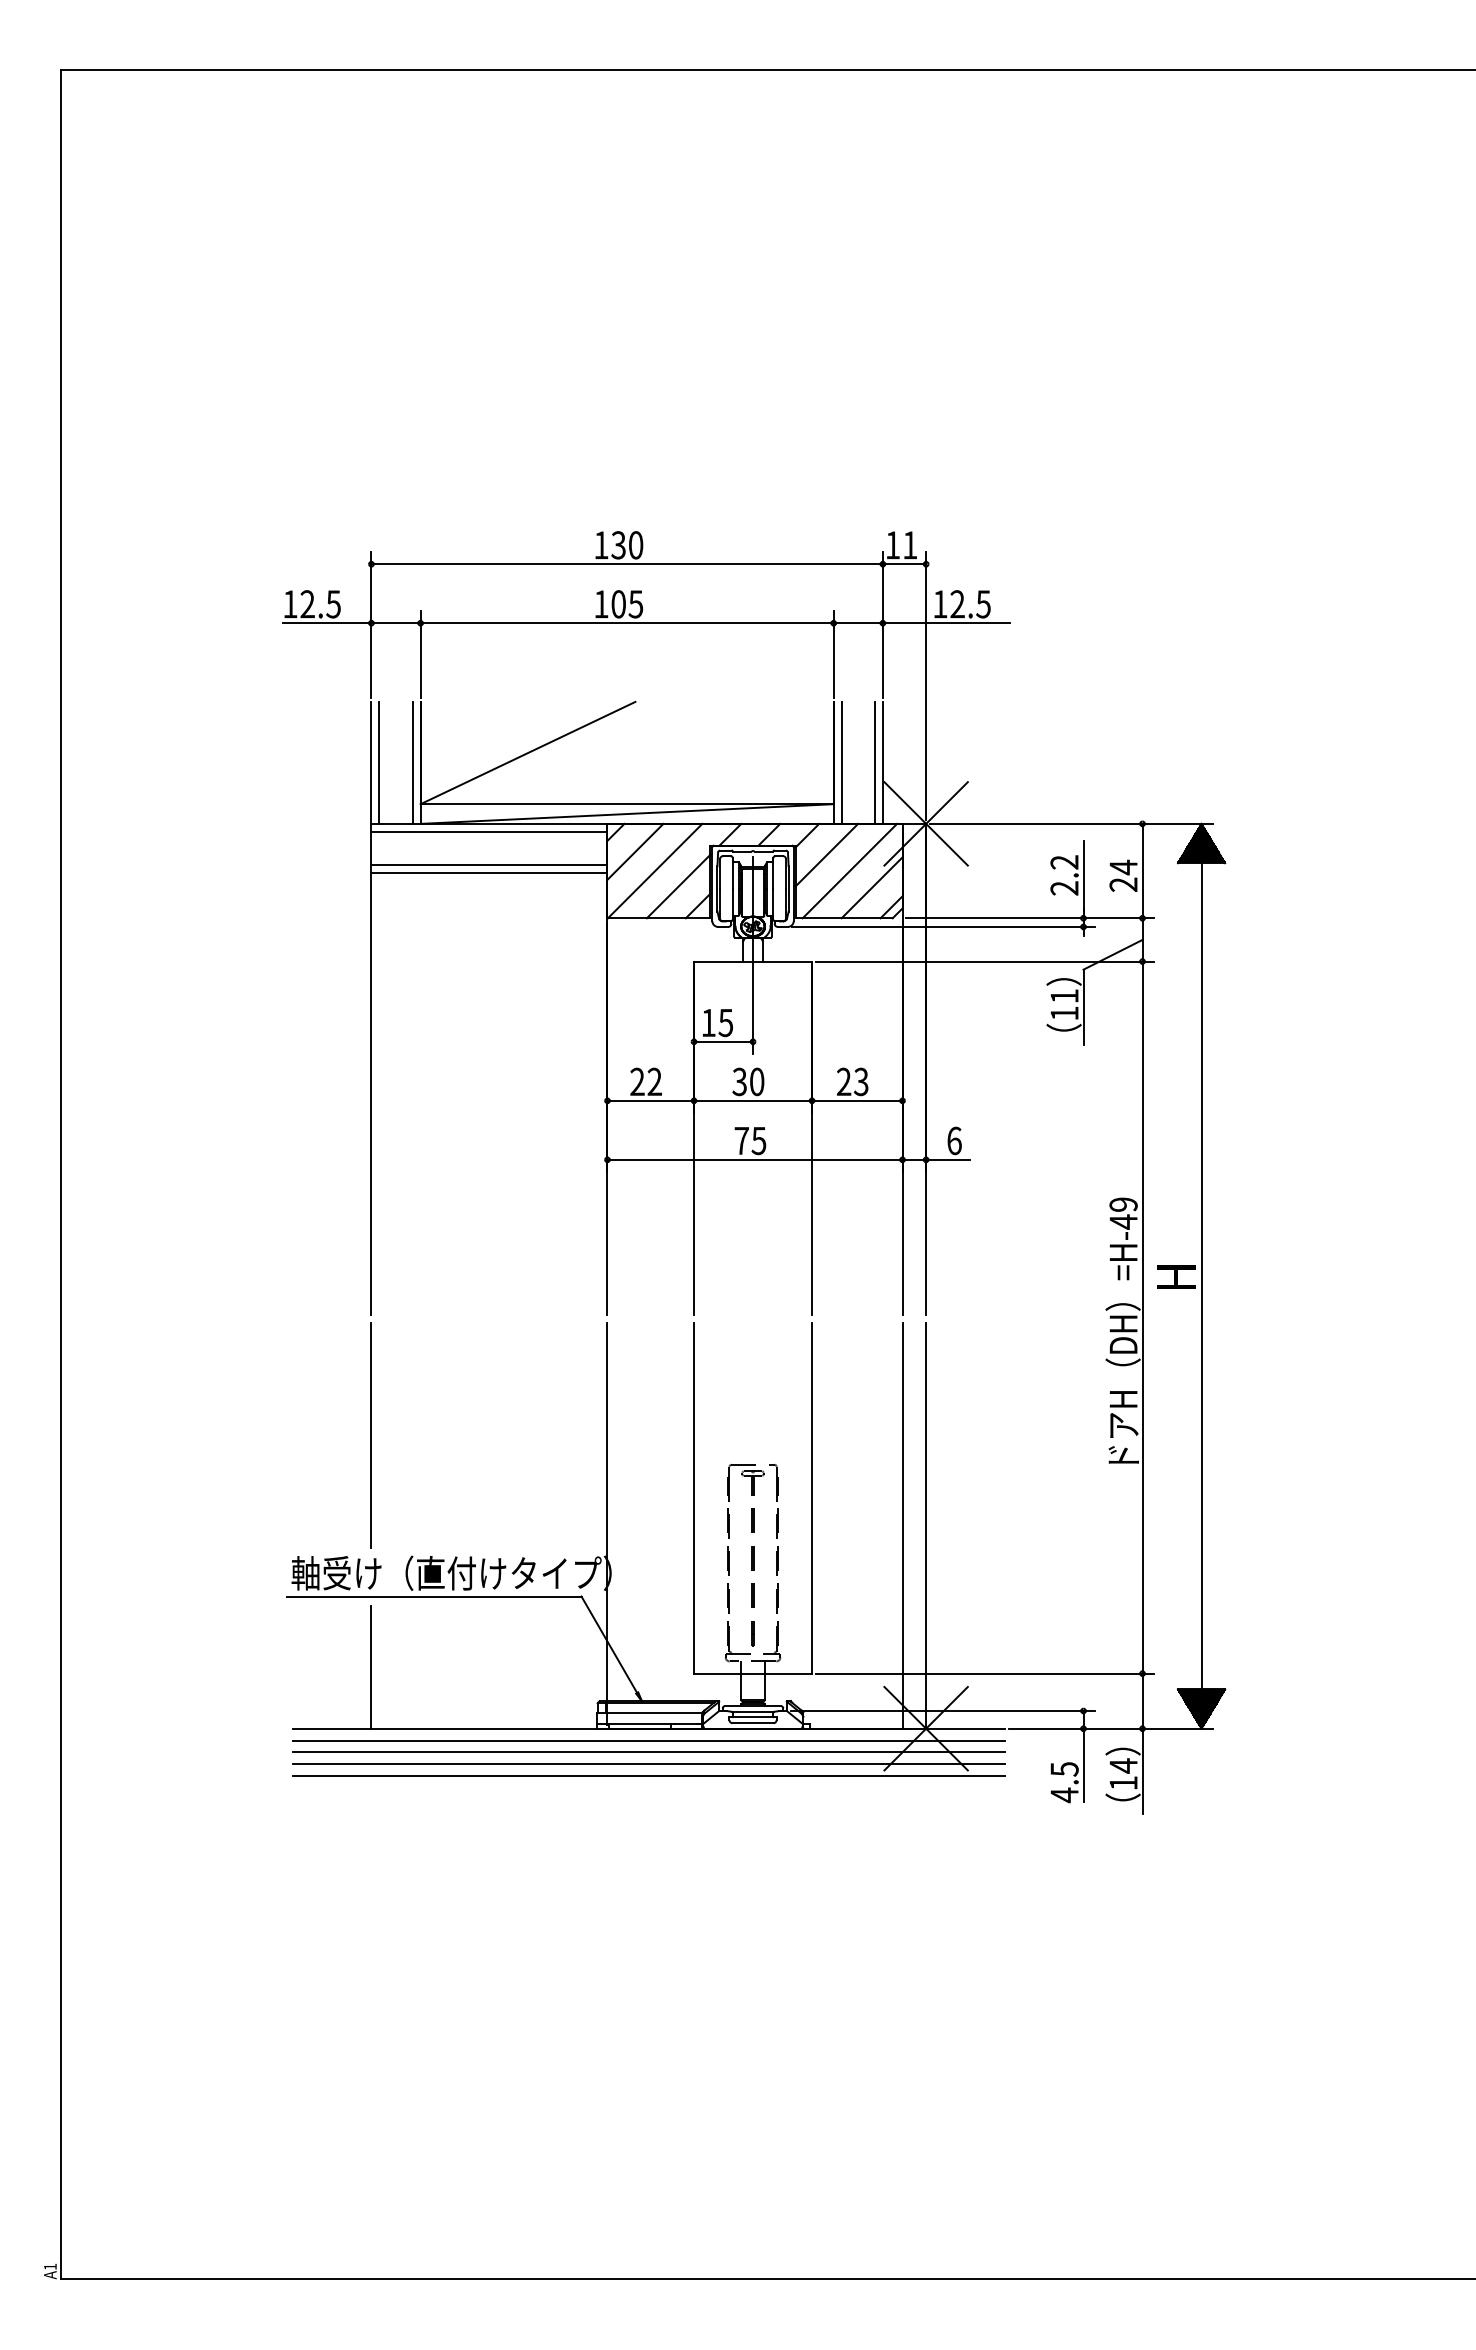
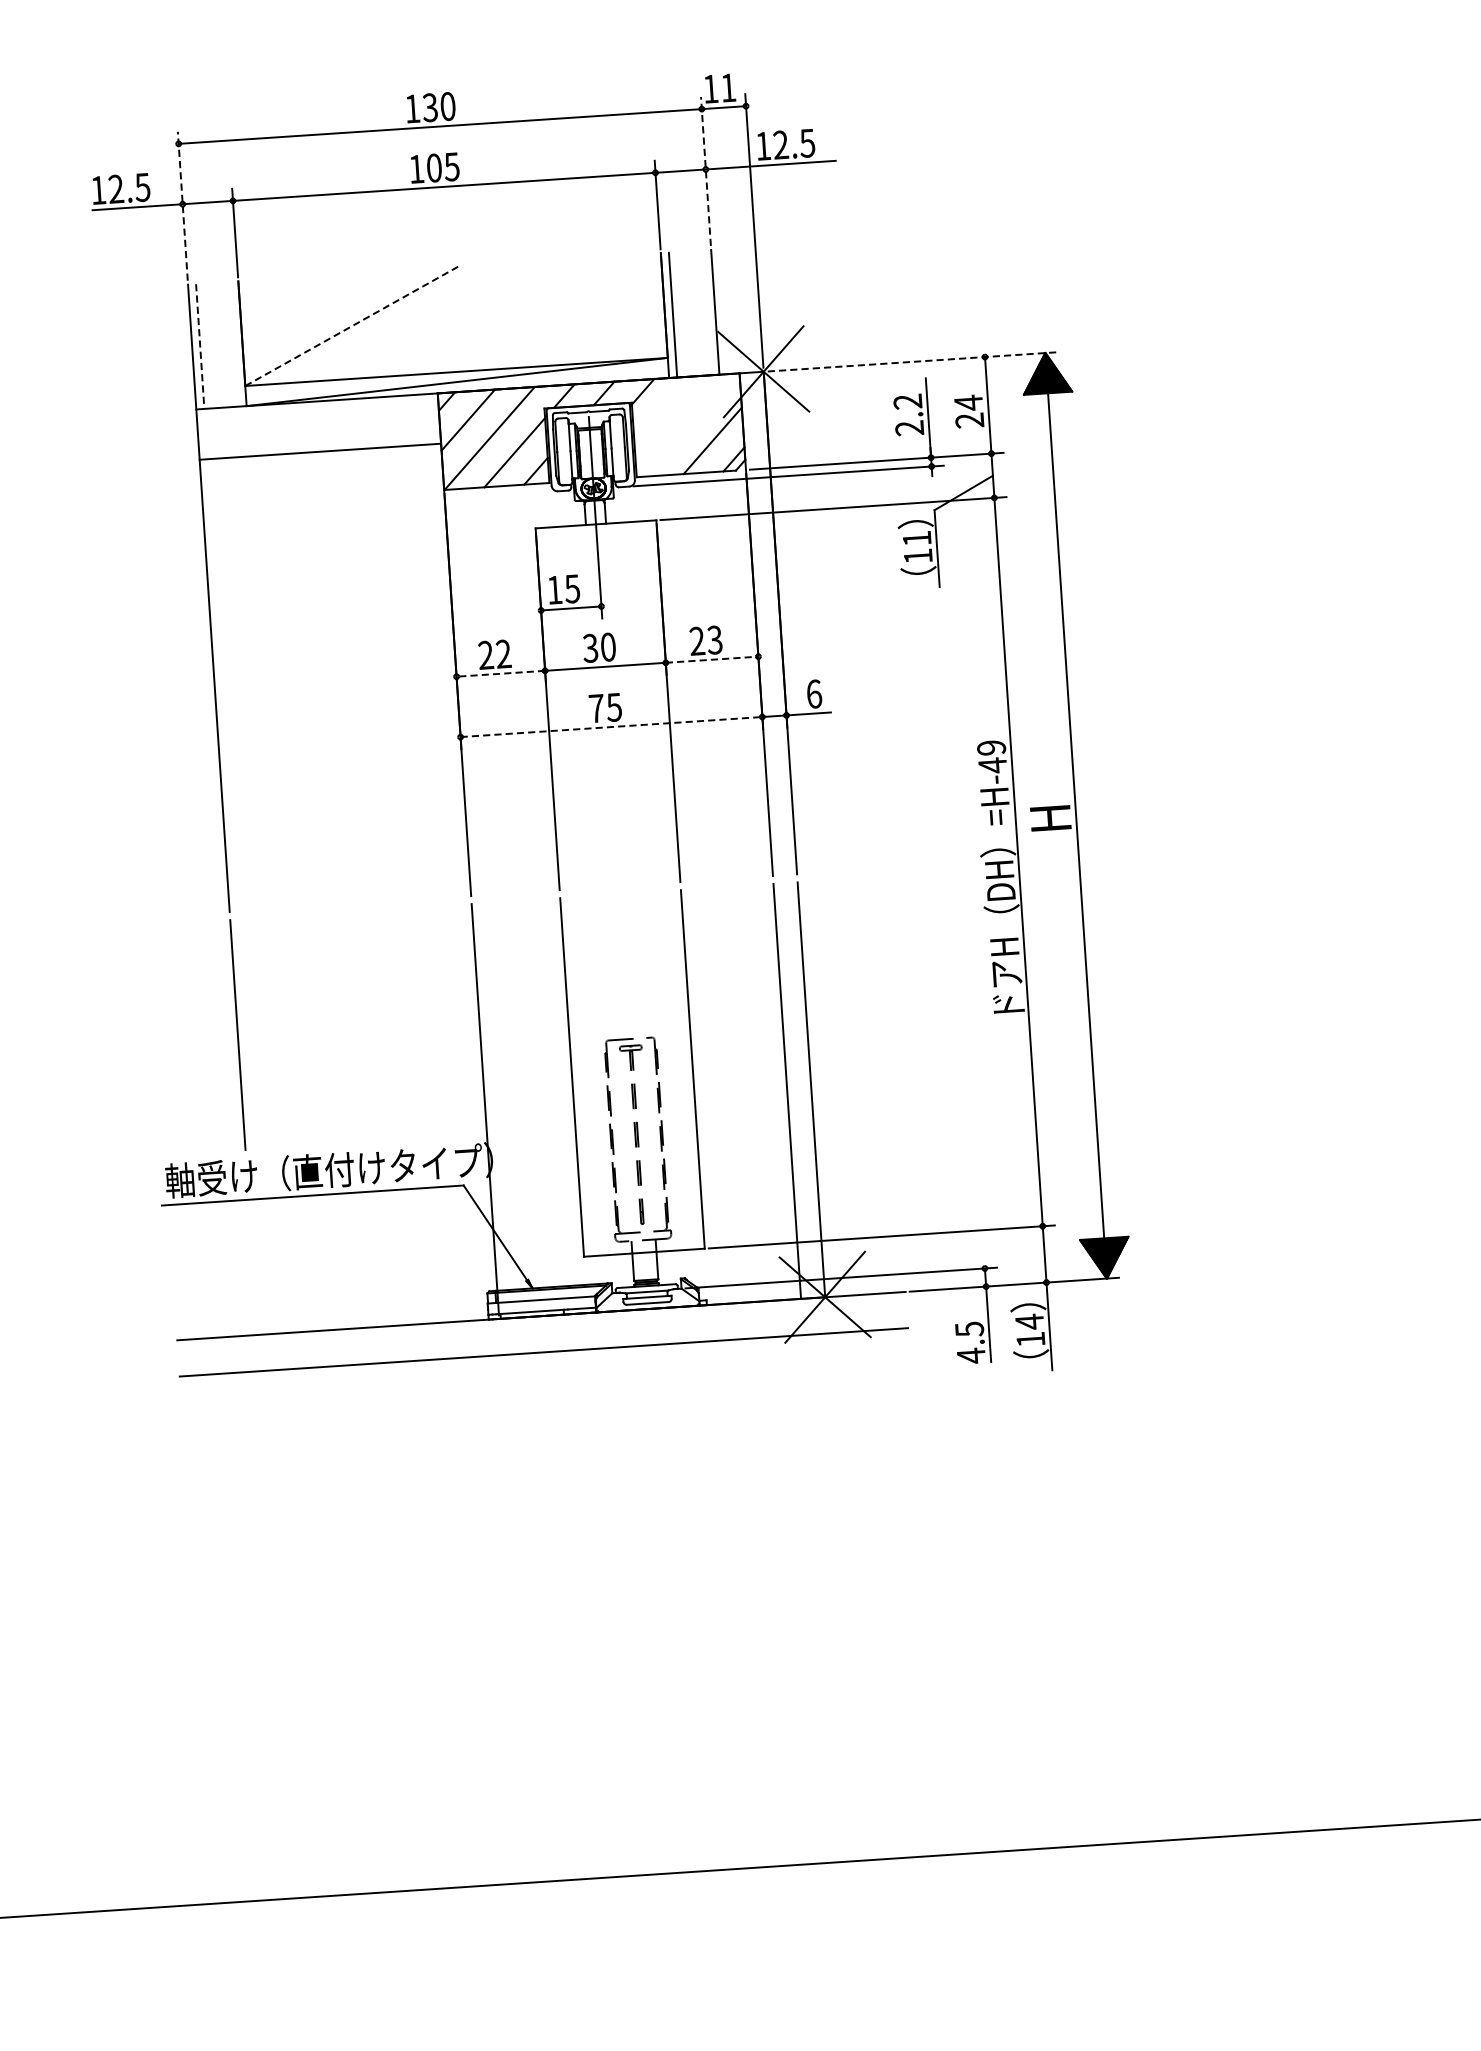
line: (371, 625) -> (182, 206), solid -> dashed
line: (882, 625) -> (705, 171), solid -> dashed
line: (528, 753) -> (352, 326), solid -> dashed
line: (379, 762) -> (200, 346), solid -> dashed
line: (412, 762) -> (234, 343), removed
line: (875, 762) -> (707, 312), removed
line: (1071, 823) -> (912, 361), solid -> dashed
line: (489, 831) -> (317, 409), removed
line: (826, 854) -> (663, 409), removed
line: (489, 865) -> (319, 444), removed
line: (849, 870) -> (688, 424), removed
line: (650, 1100) -> (500, 673), solid -> dashed
line: (857, 1100) -> (712, 659), solid -> dashed
line: (755, 1159) -> (611, 726), solid -> dashed
line: (371, 1666) -> (253, 1271), removed
line: (648, 1740) -> (542, 1328), removed
line: (648, 1752) -> (542, 1340), removed
line: (648, 1775) -> (544, 1364), removed

